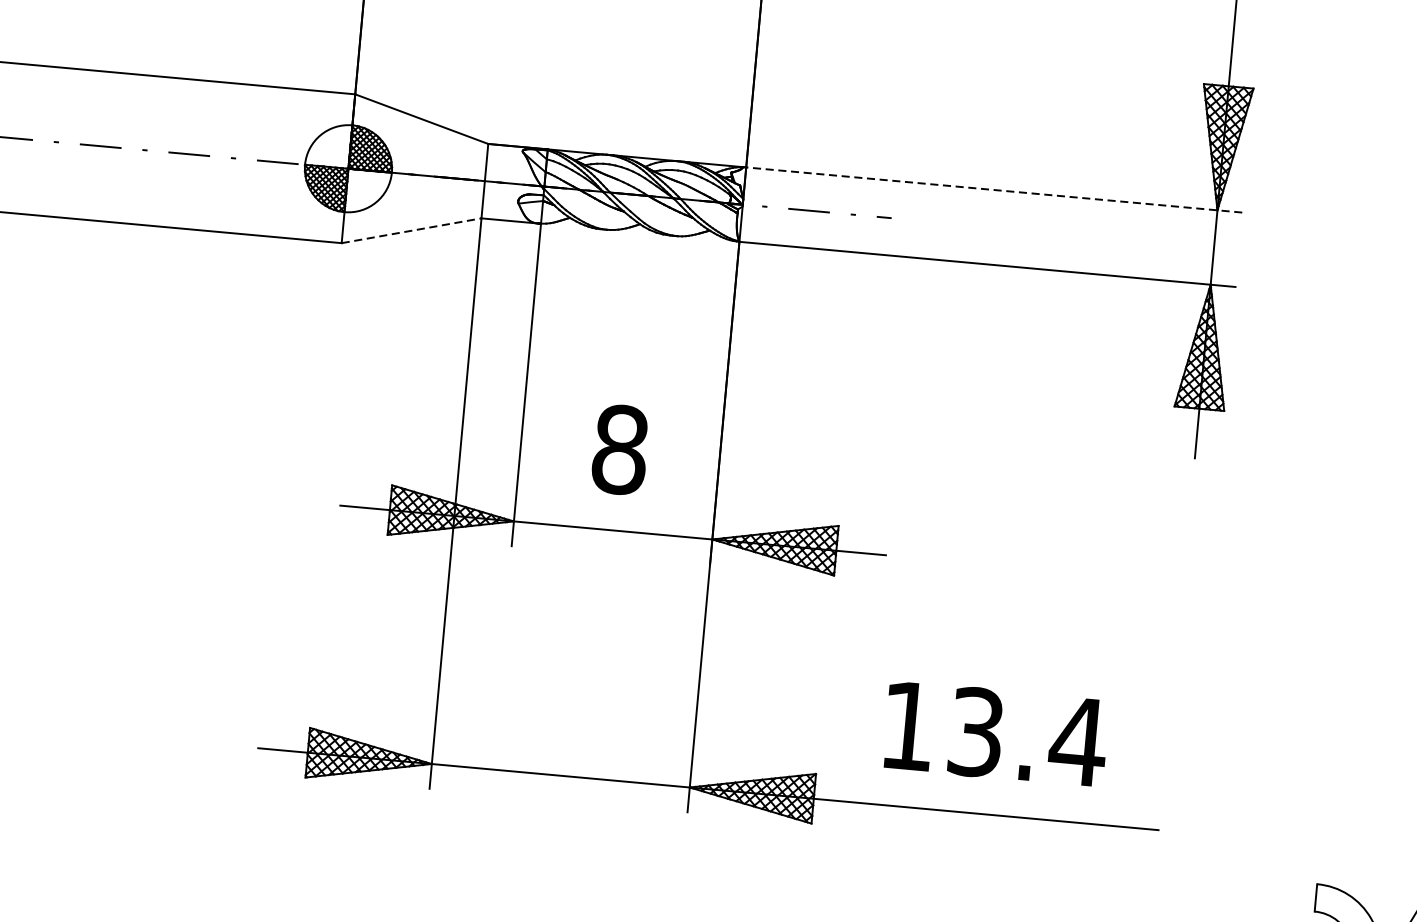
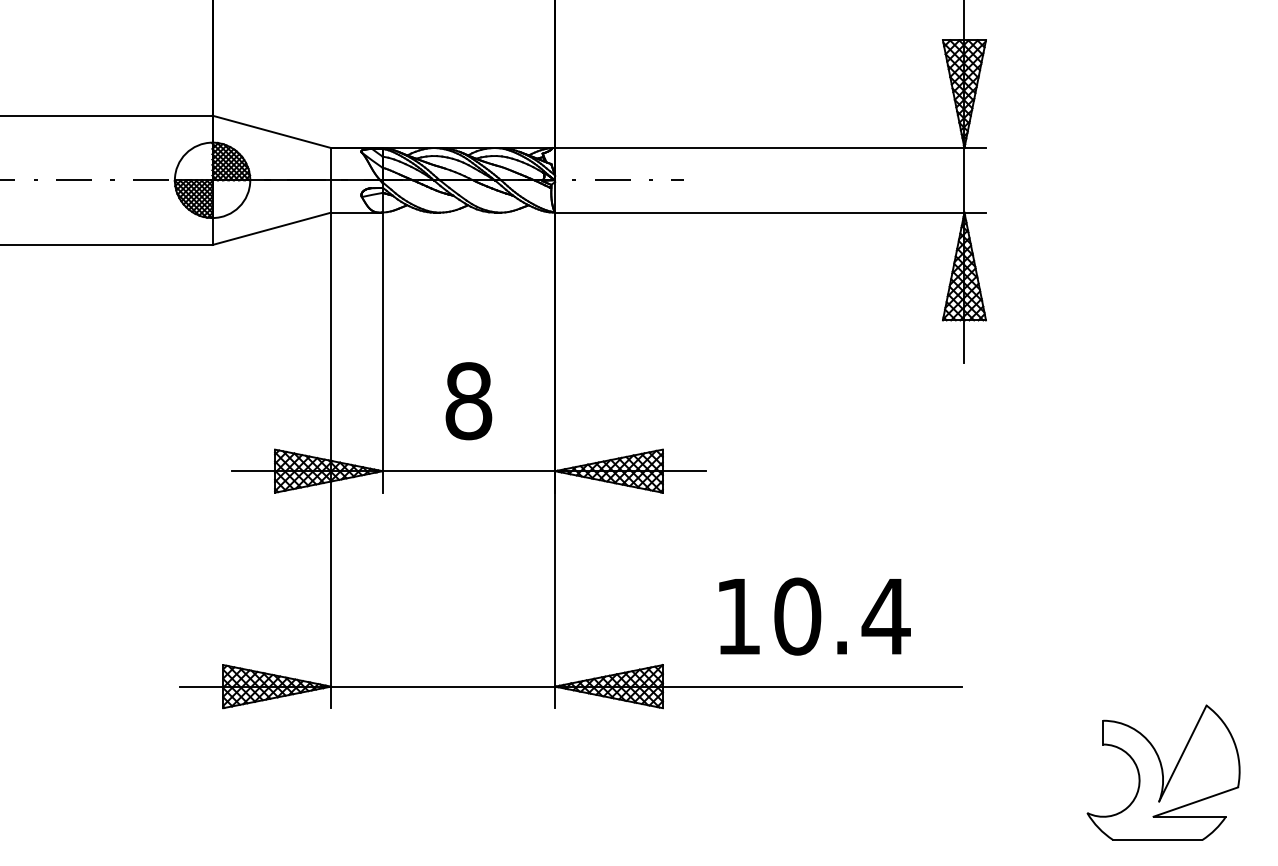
line: (994, 190) -> (770, 148), dashed -> solid
line: (412, 230) -> (272, 228), dashed -> solid
text: (976, 732) -> (797, 616), 13.4 -> 10.4

